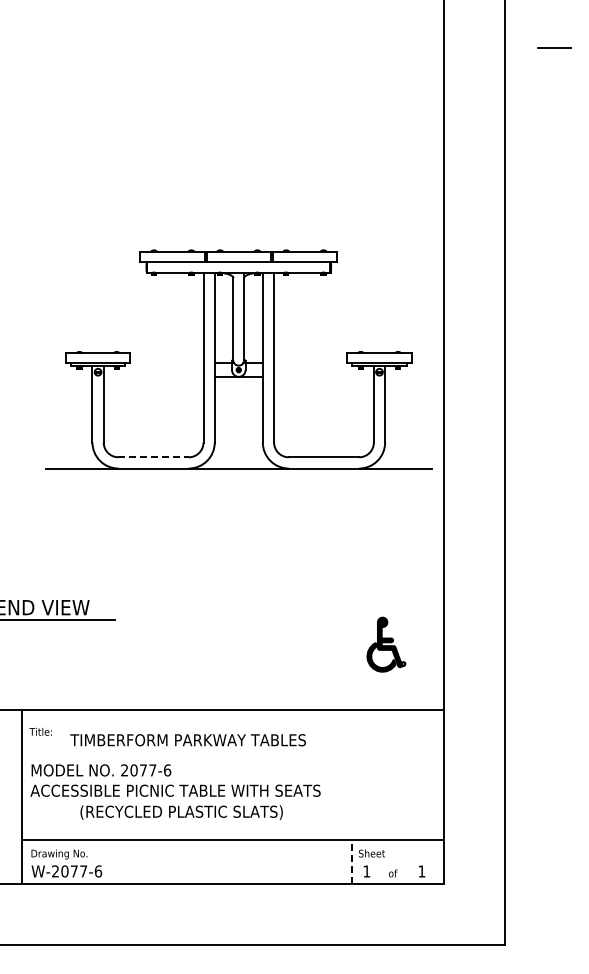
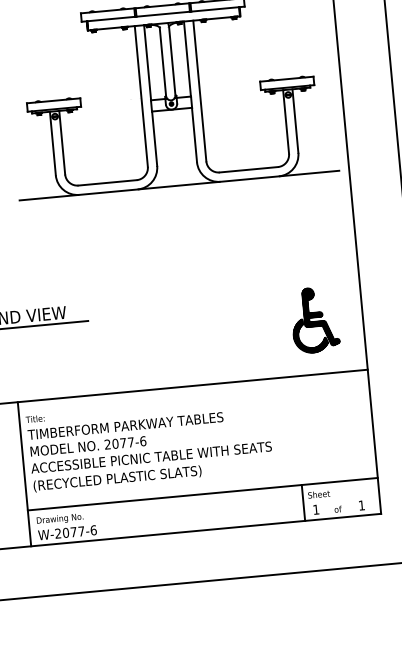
line: (154, 457) -> (108, 182), dashed -> solid
part: (386, 644) -> (315, 320), size x1.43
text: (187, 740) -> (125, 426), moved
text: (181, 812) -> (117, 478), moved
line: (352, 861) -> (303, 502), dashed -> solid

